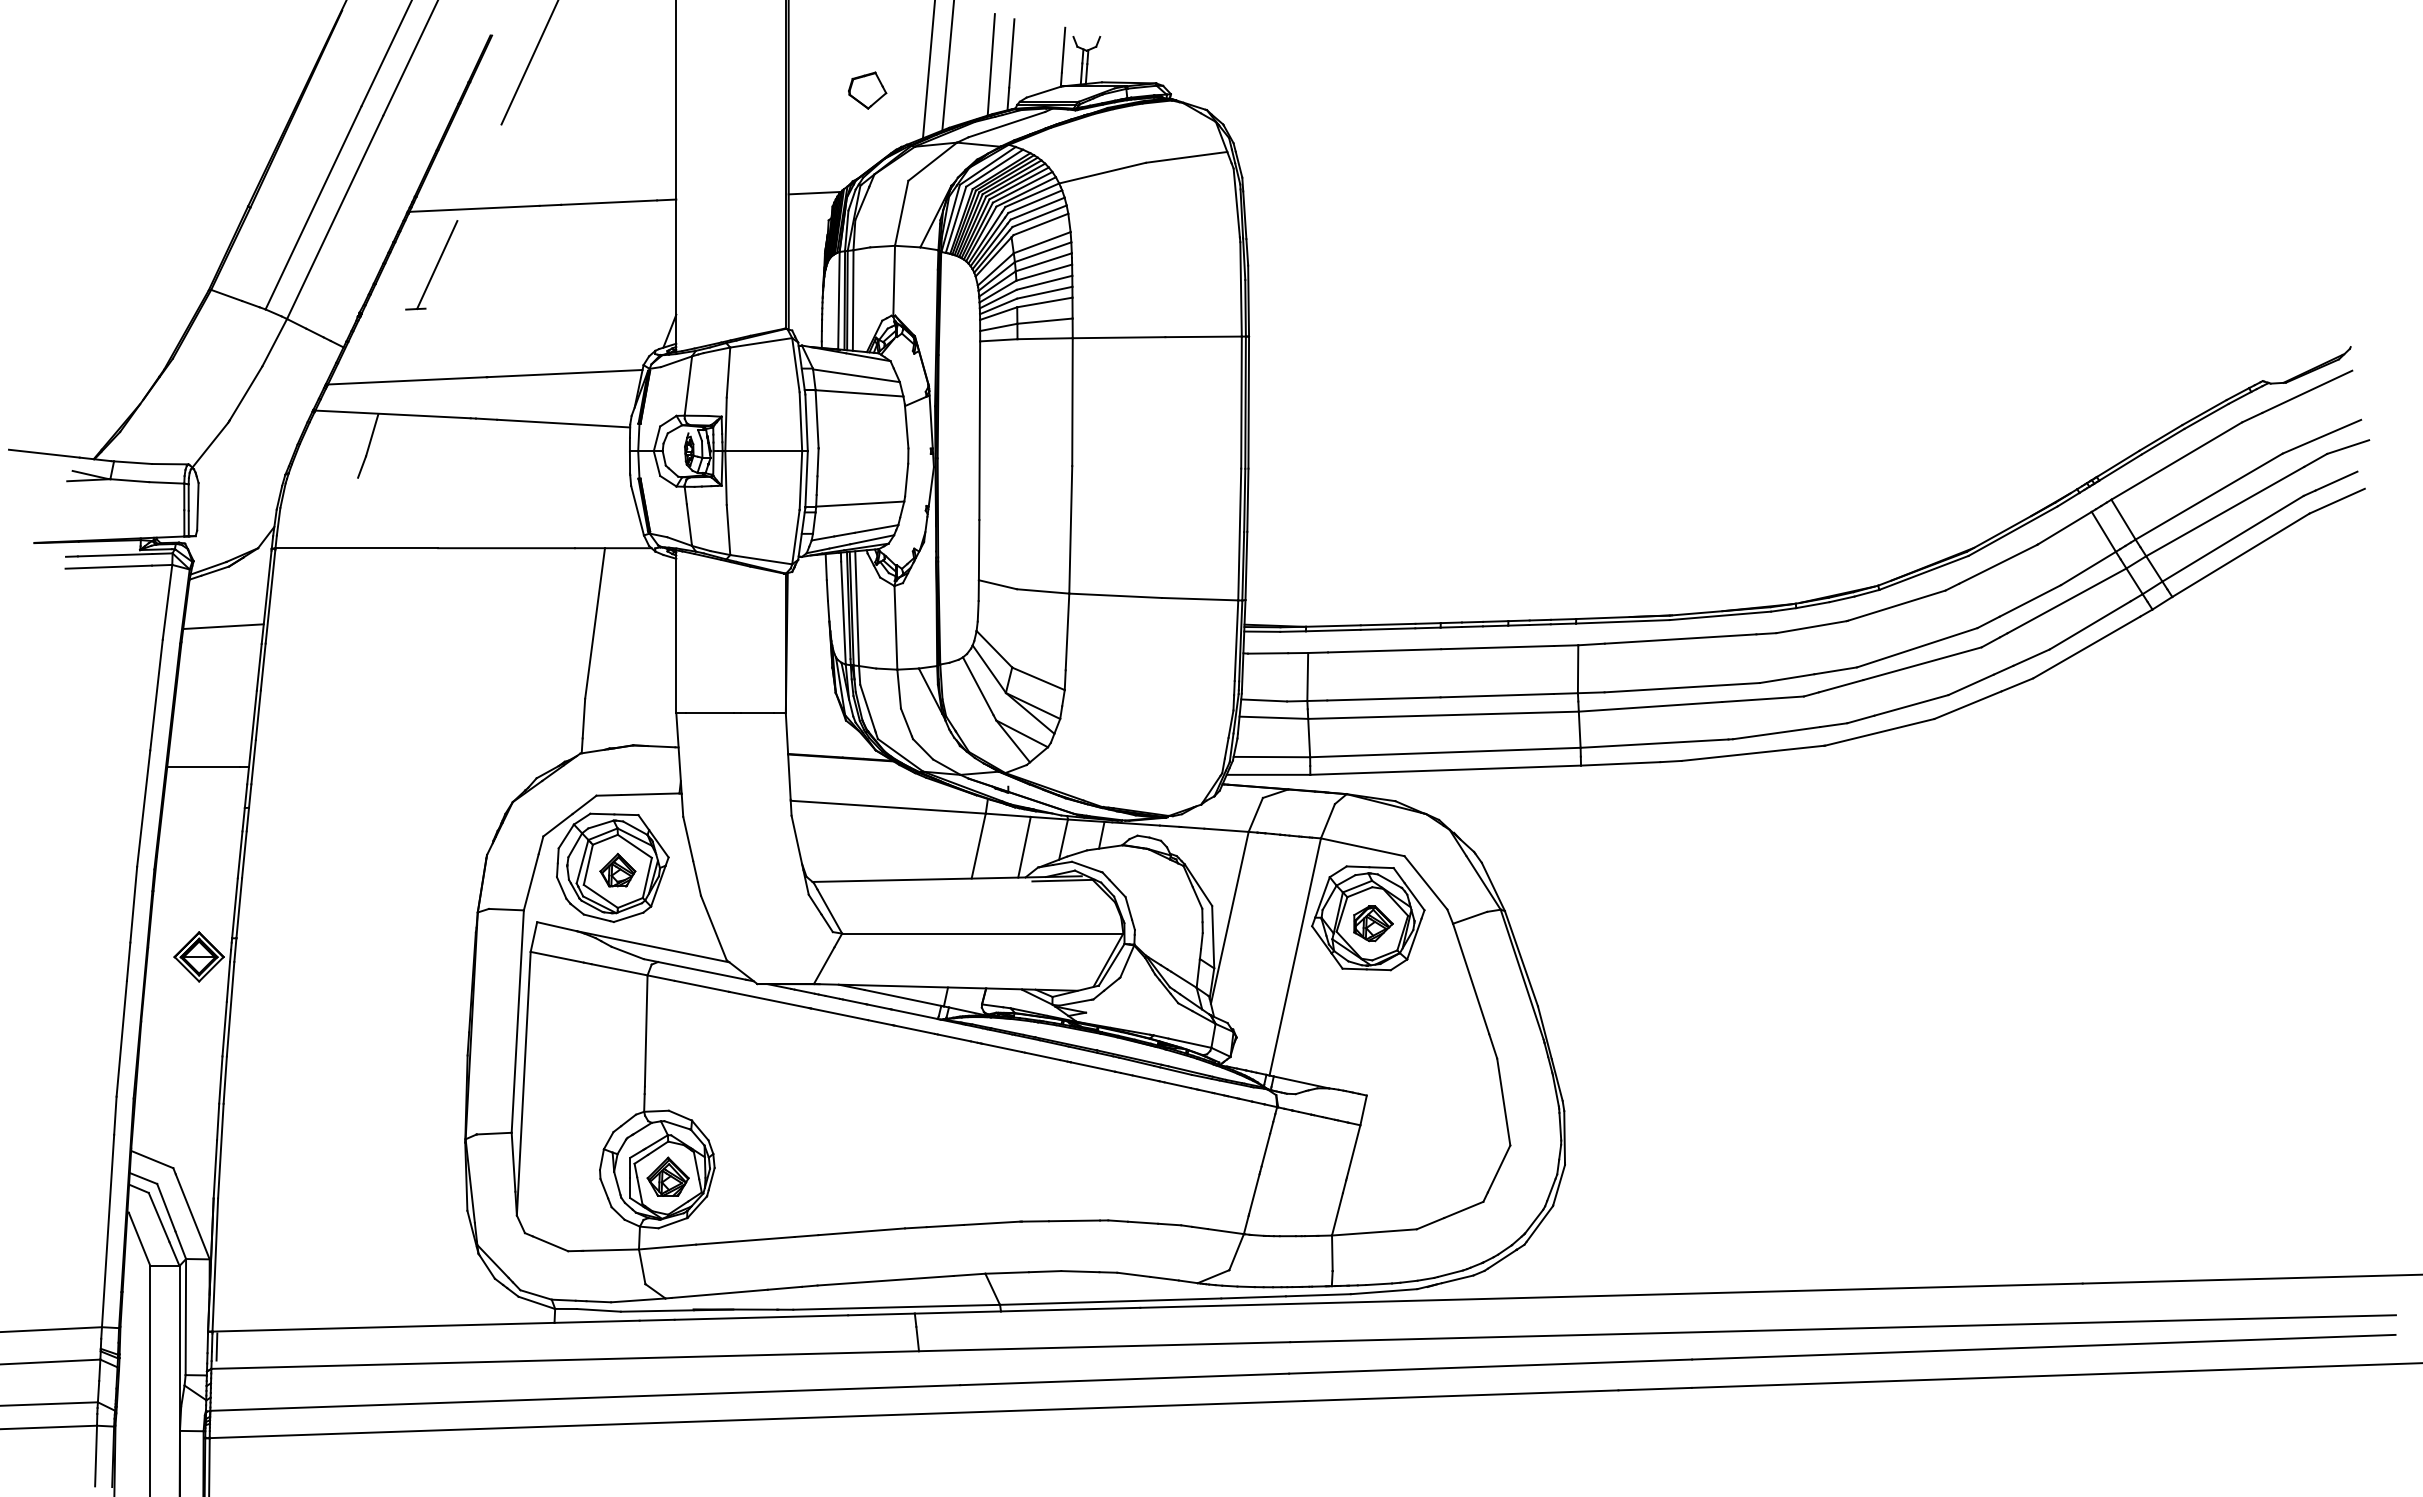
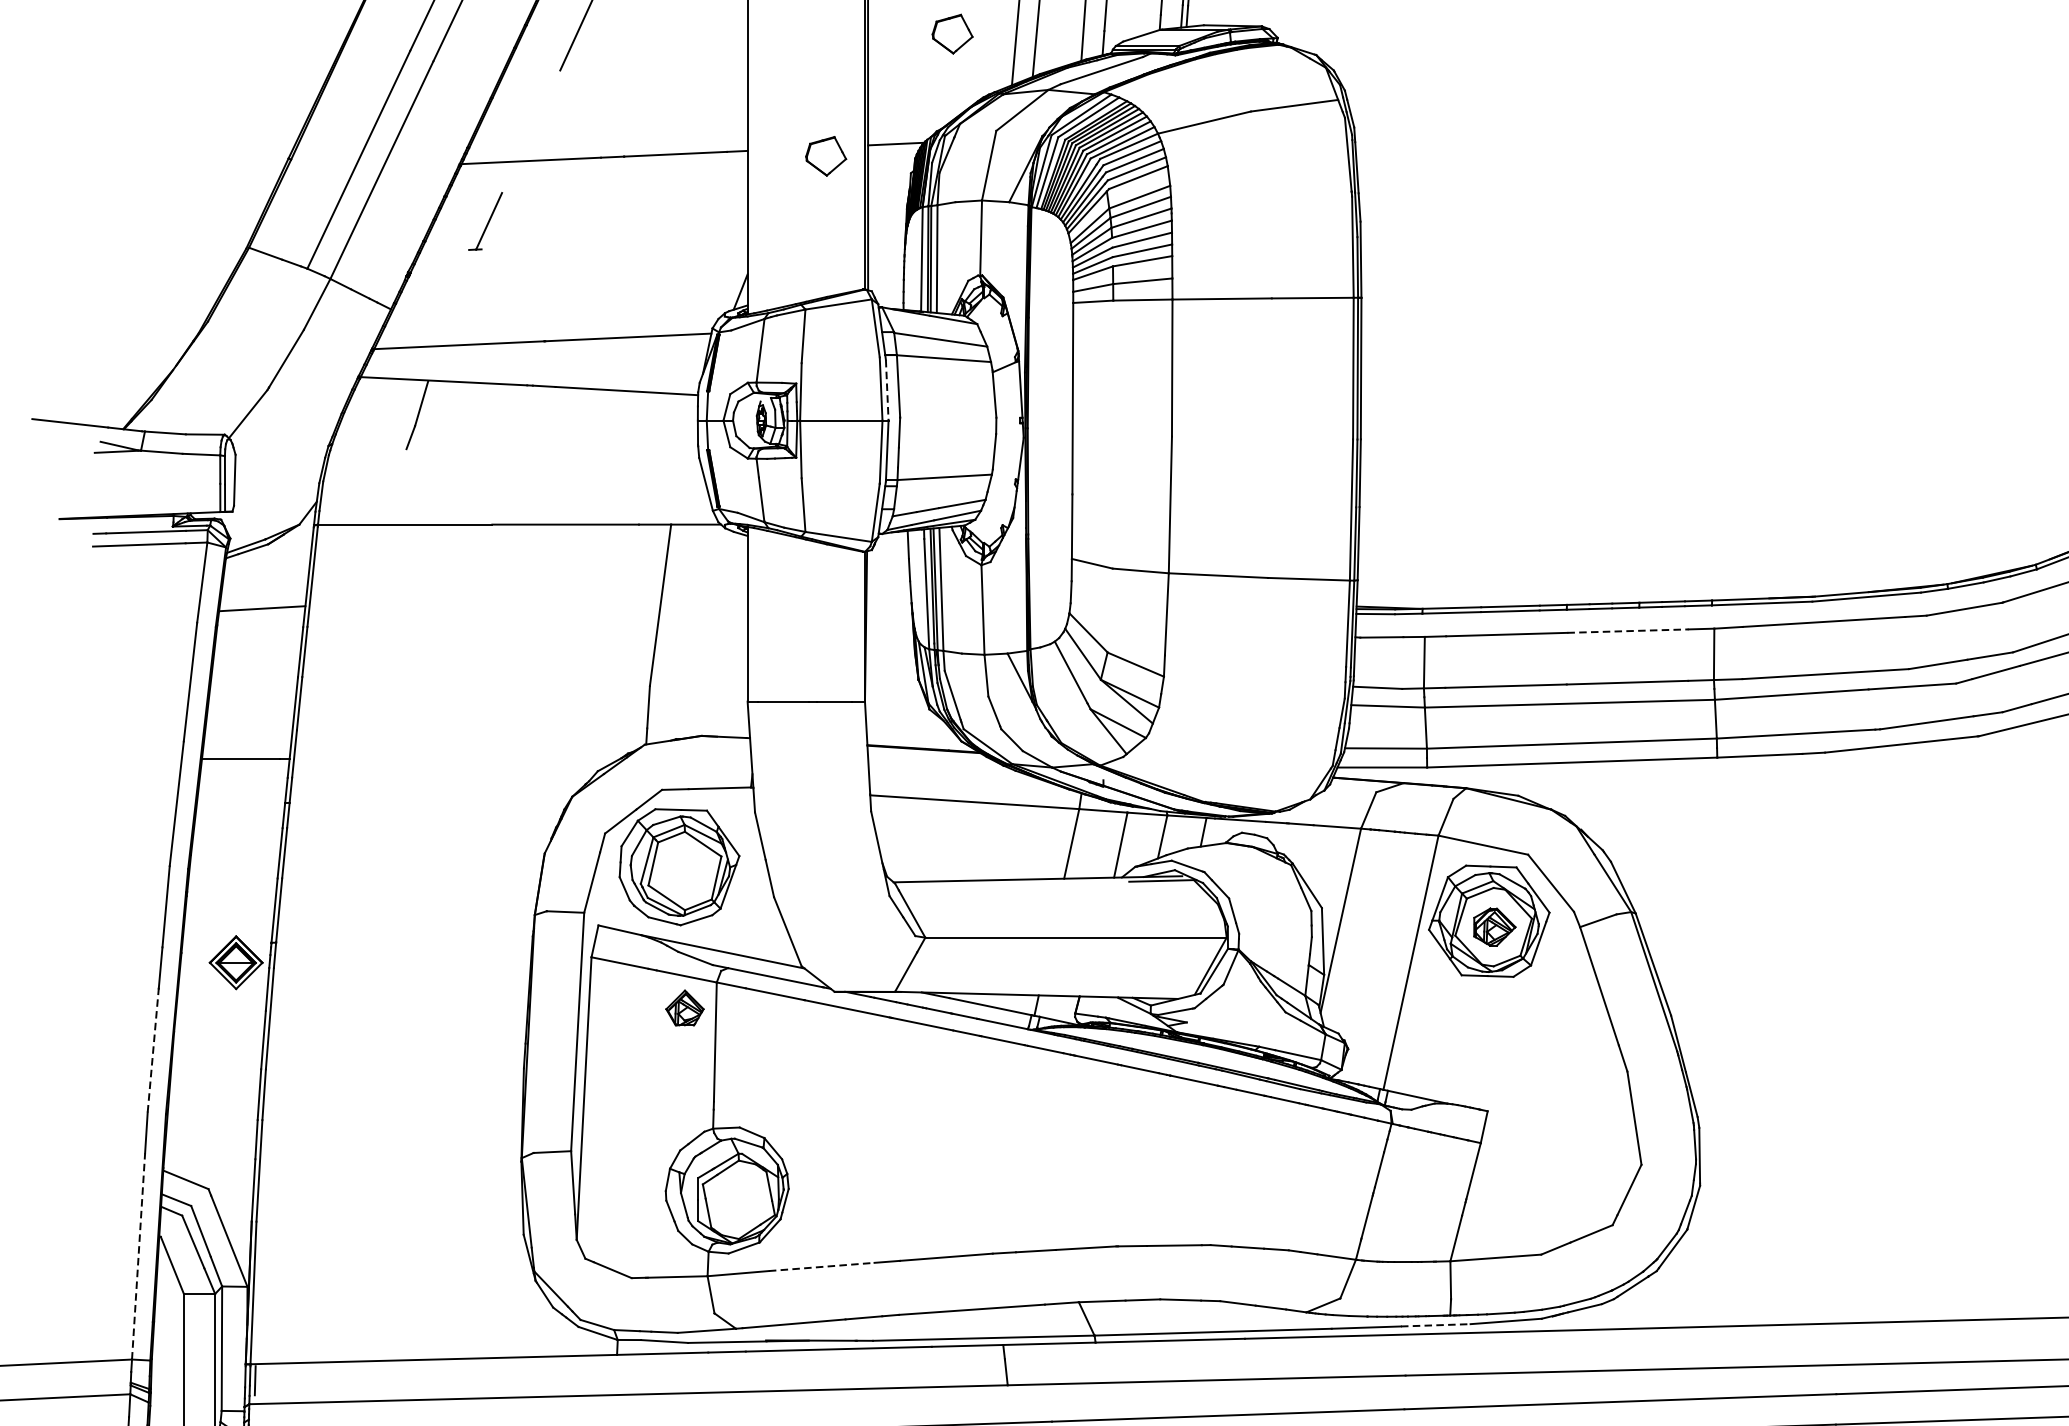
part: (749, 204) -> (826, 156), added
part: (431, 265) -> (485, 221), size x0.6
line: (806, 423) -> (887, 390), solid -> dashed
line: (1497, 647) -> (1627, 631), solid -> dashed
part: (617, 869) -> (684, 1007), moved
line: (121, 1038) -> (152, 1050), solid -> dashed
part: (667, 1176) -> (738, 1198), removed
line: (108, 1230) -> (139, 1255), solid -> dashed
line: (745, 1240) -> (821, 1266), solid -> dashed
line: (1318, 1295) -> (1435, 1325), solid -> dashed

